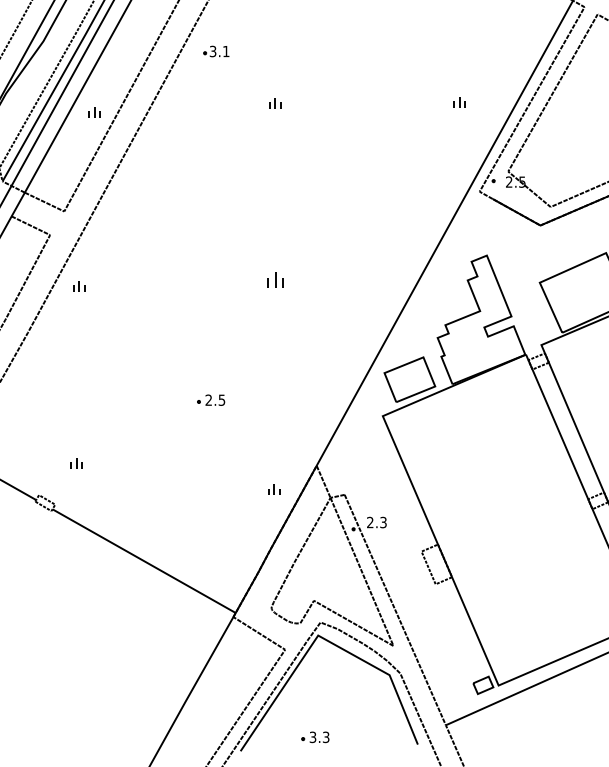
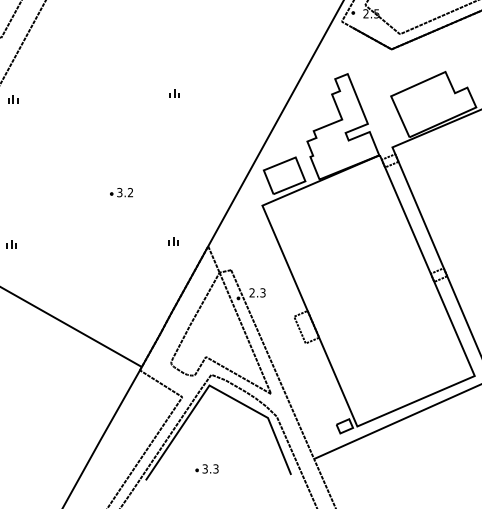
part: (275, 279) -> (174, 93), size x0.71
text: (215, 399) -> (125, 192), 2.5 -> 3.2
part: (274, 489) -> (173, 241), moved

